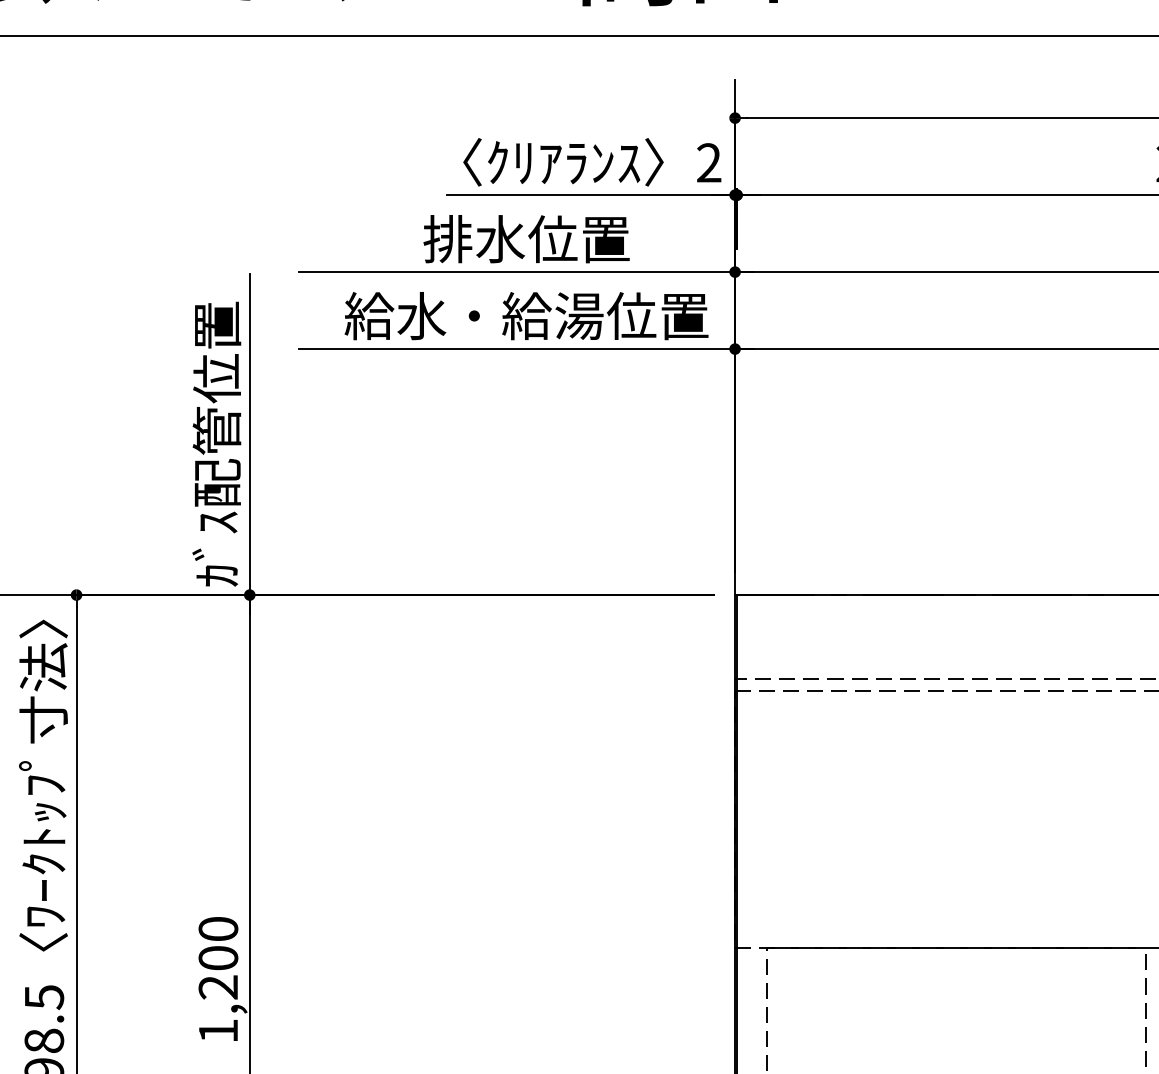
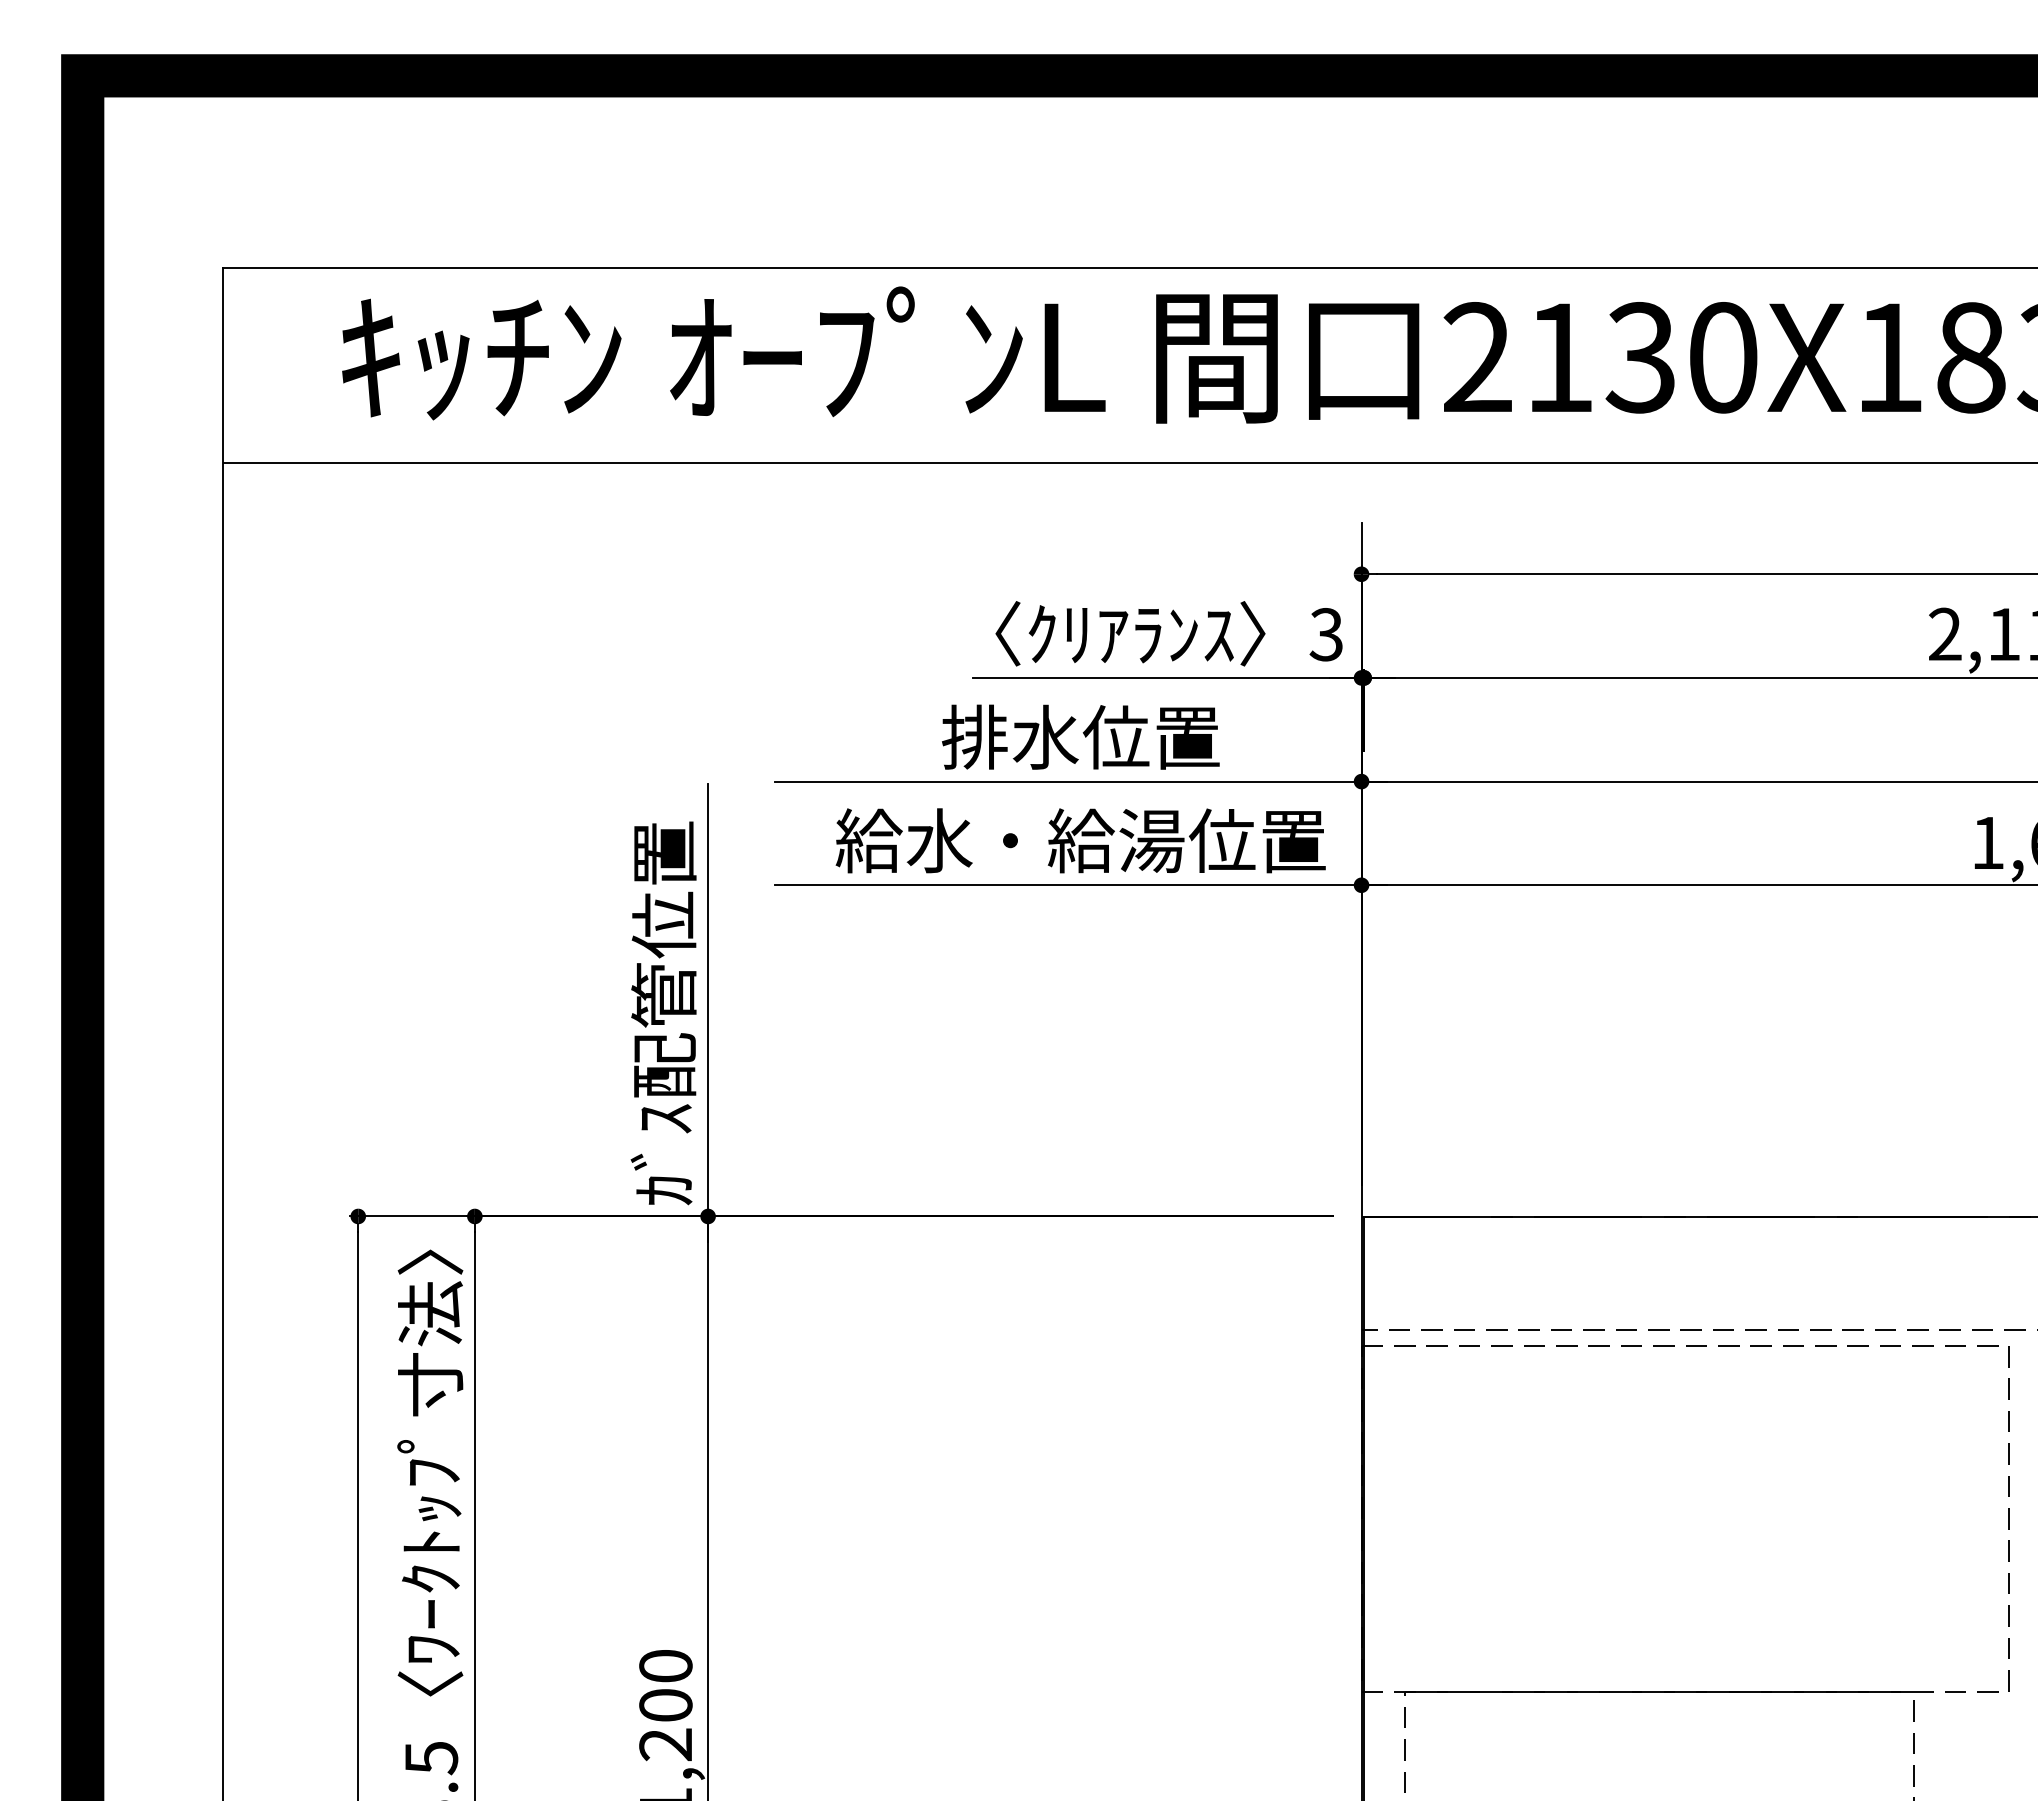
text: (708, 162) -> (1325, 634), 2 -> 3

